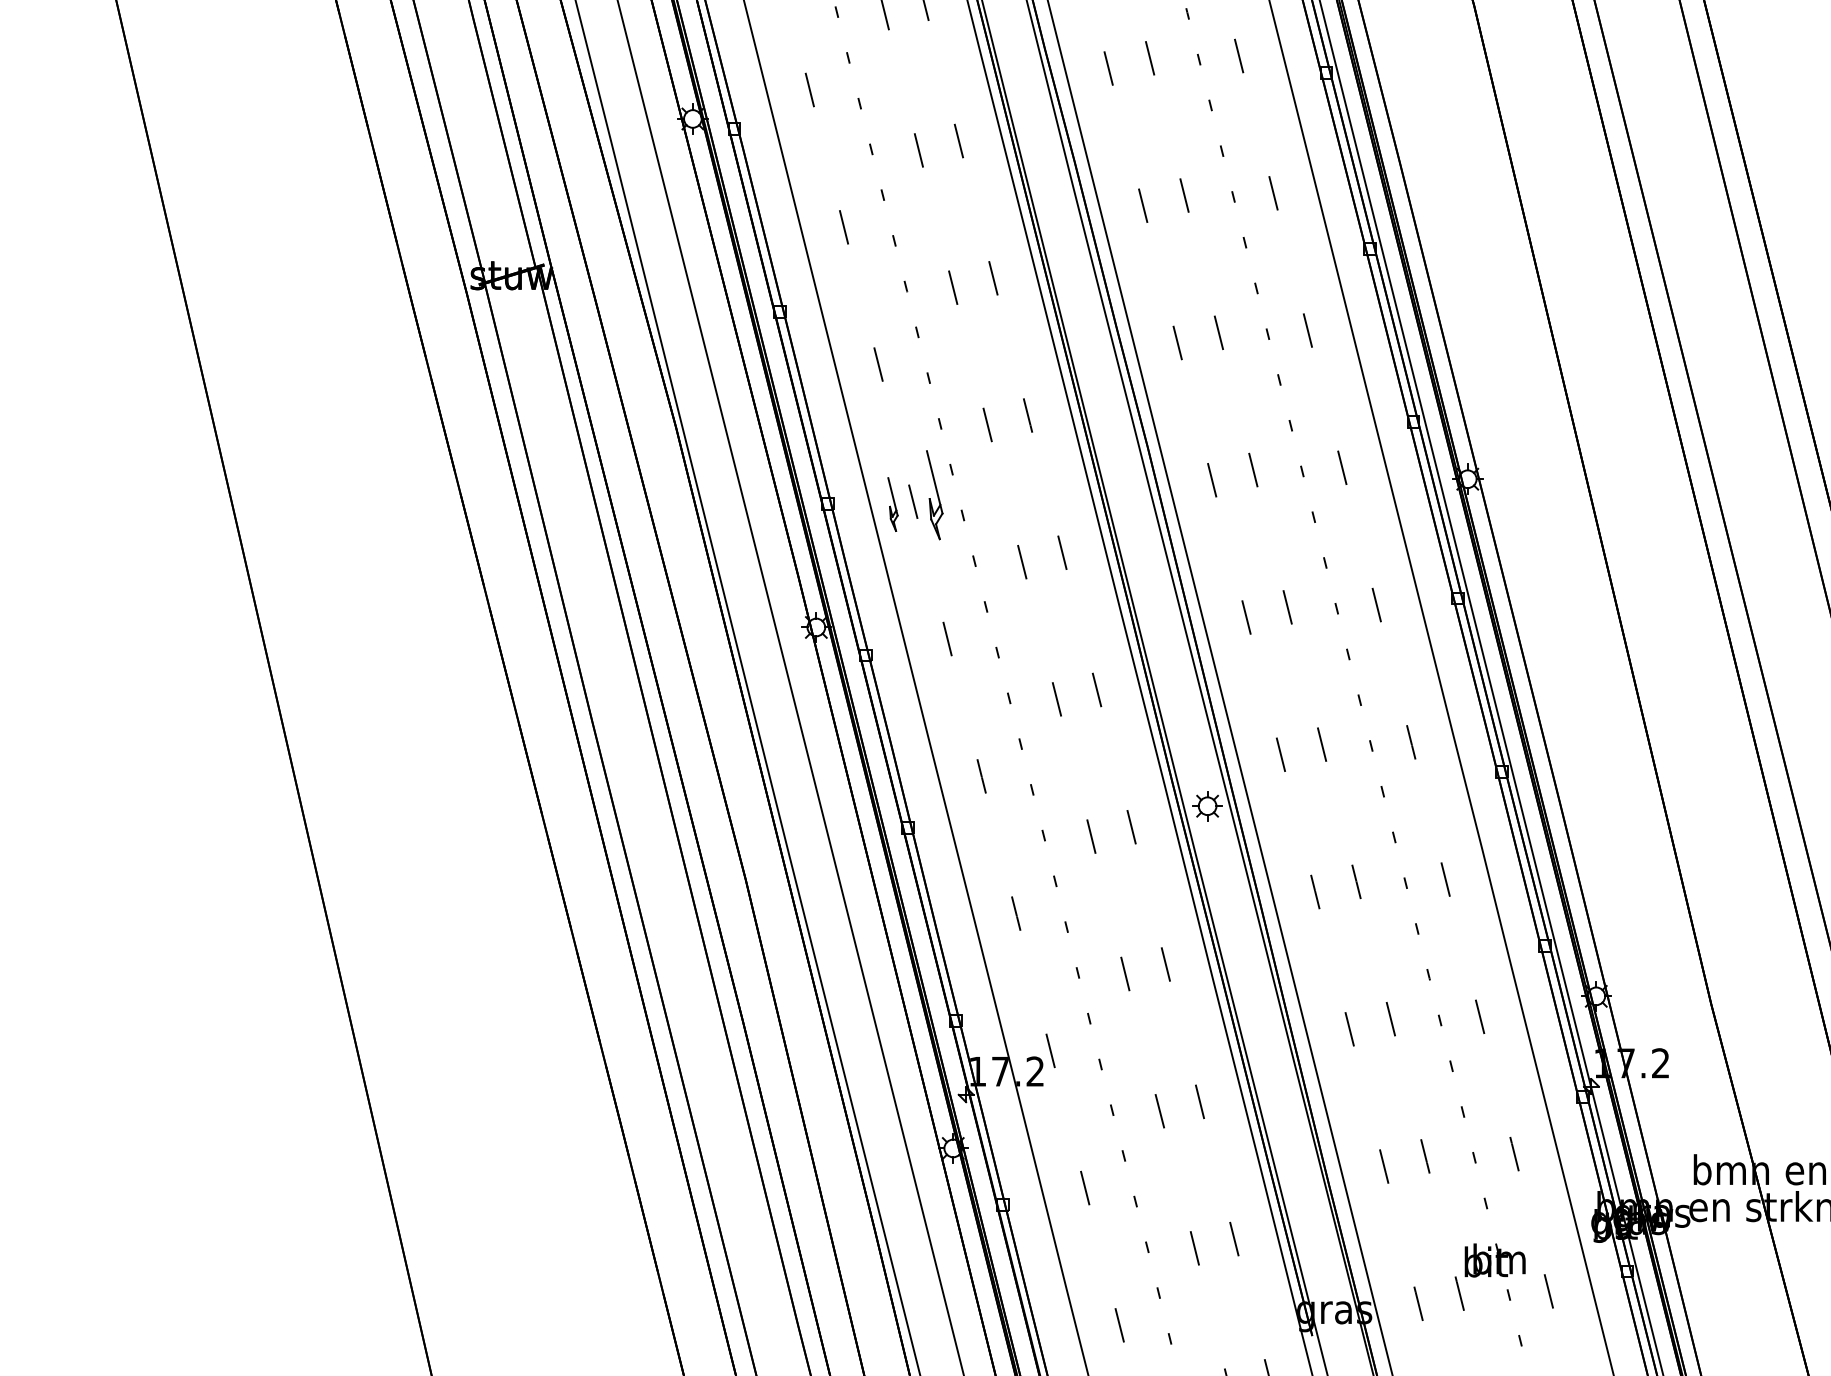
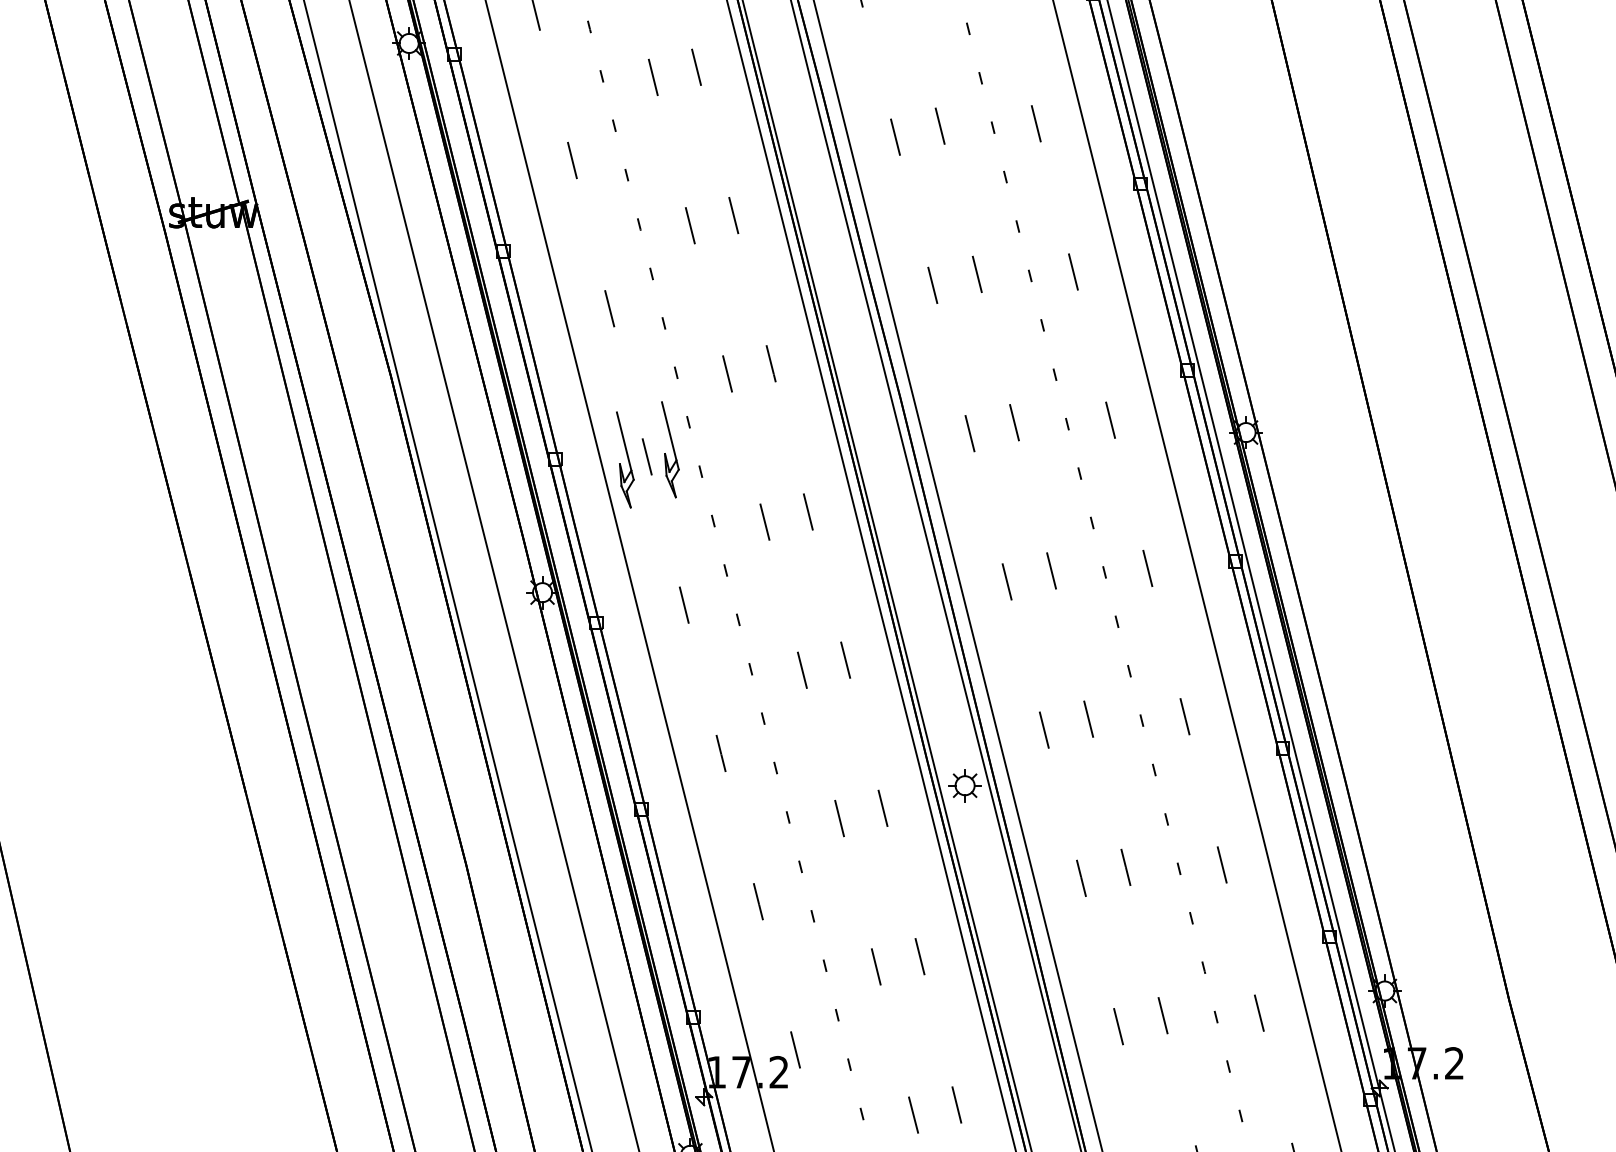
part: (892, 504) -> (624, 459), size x1.67

